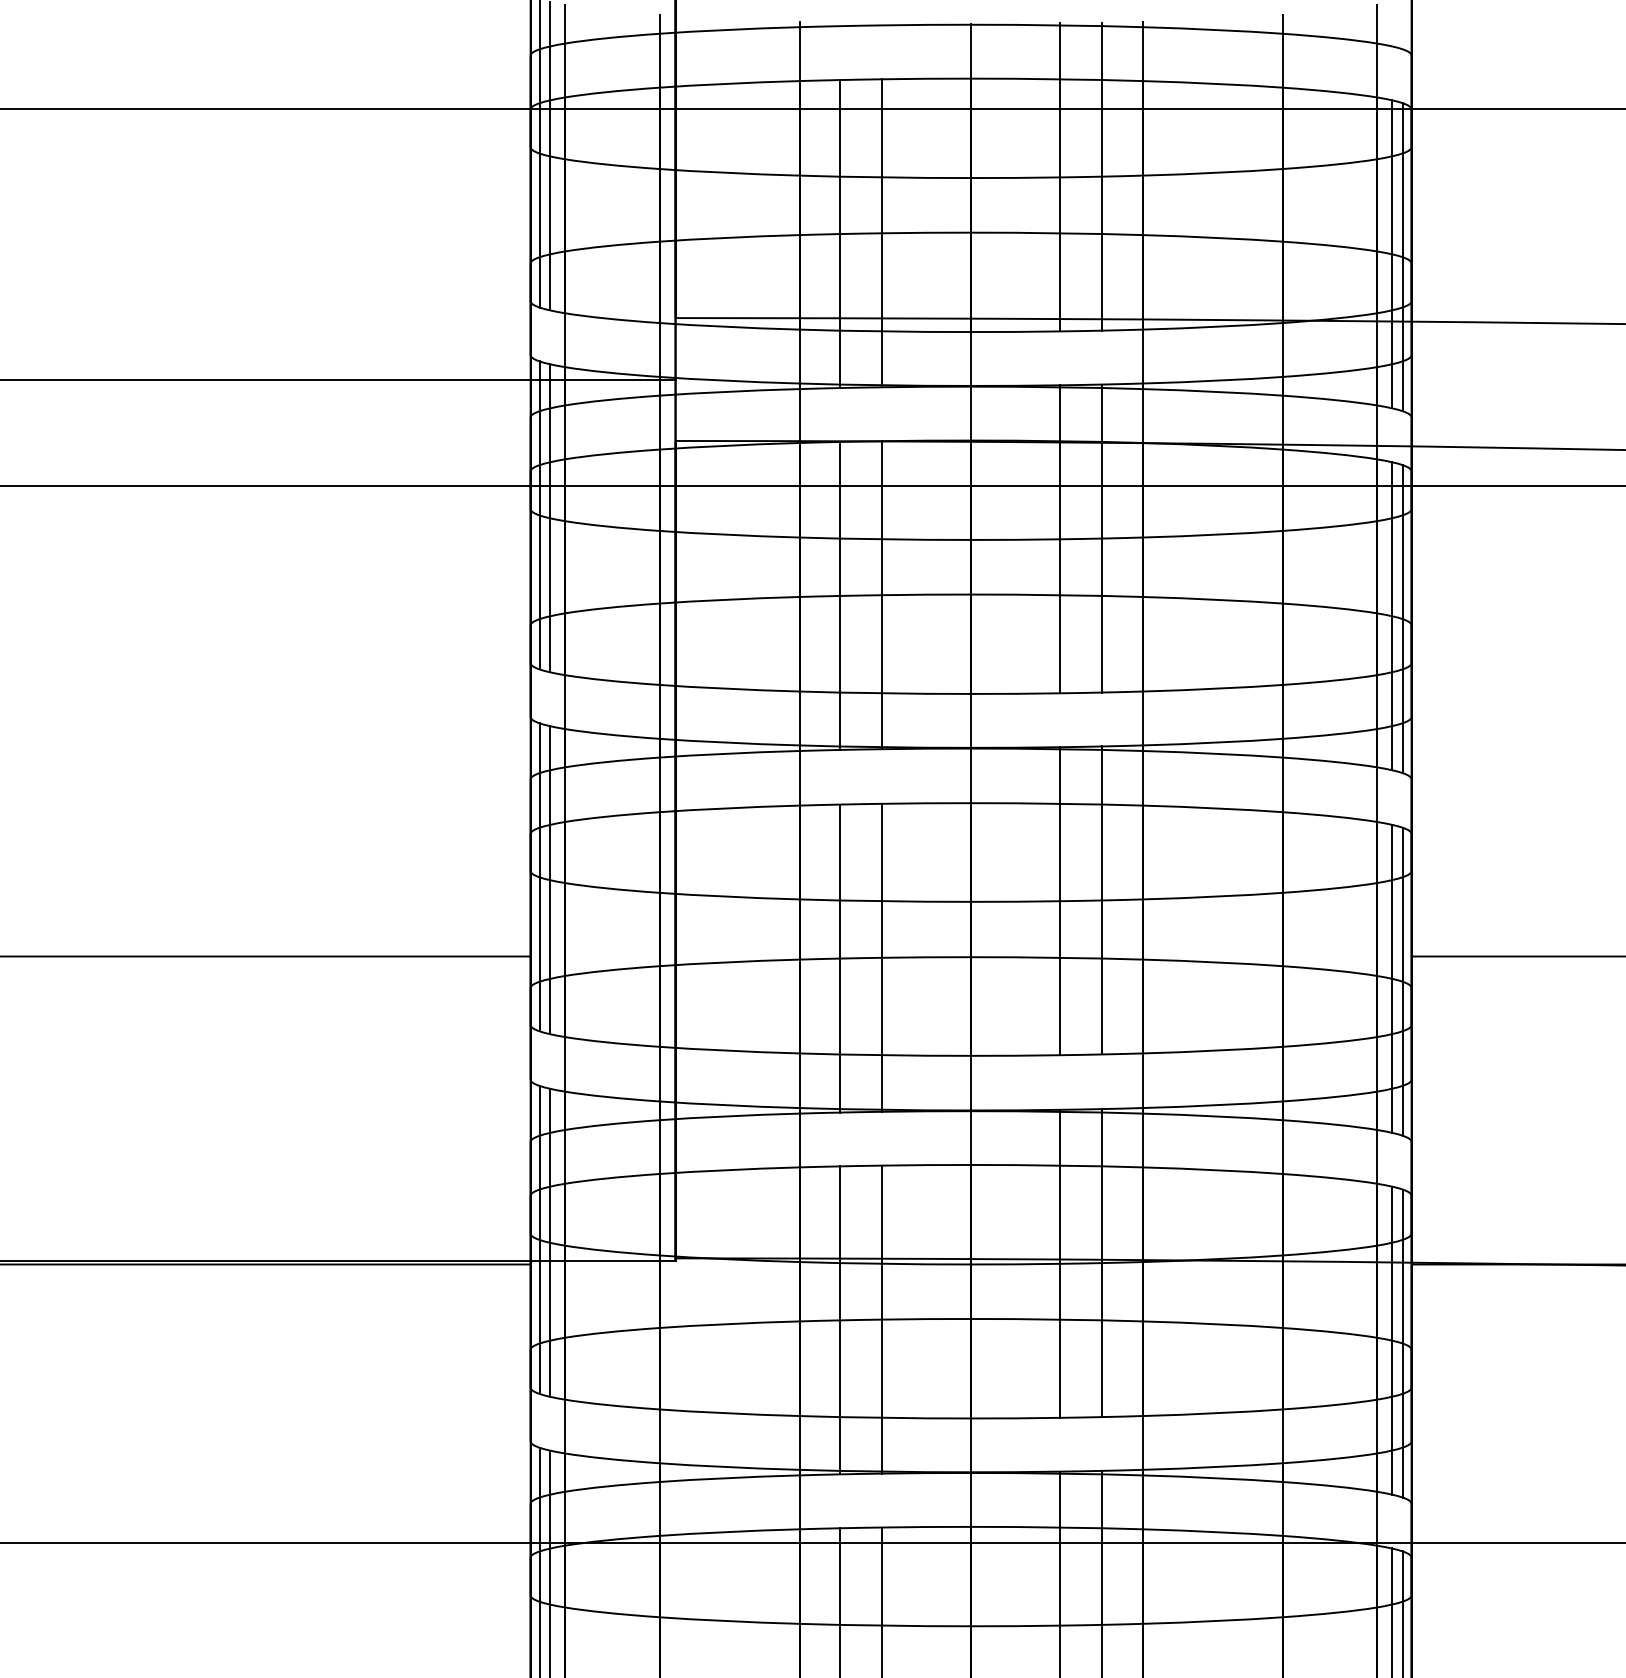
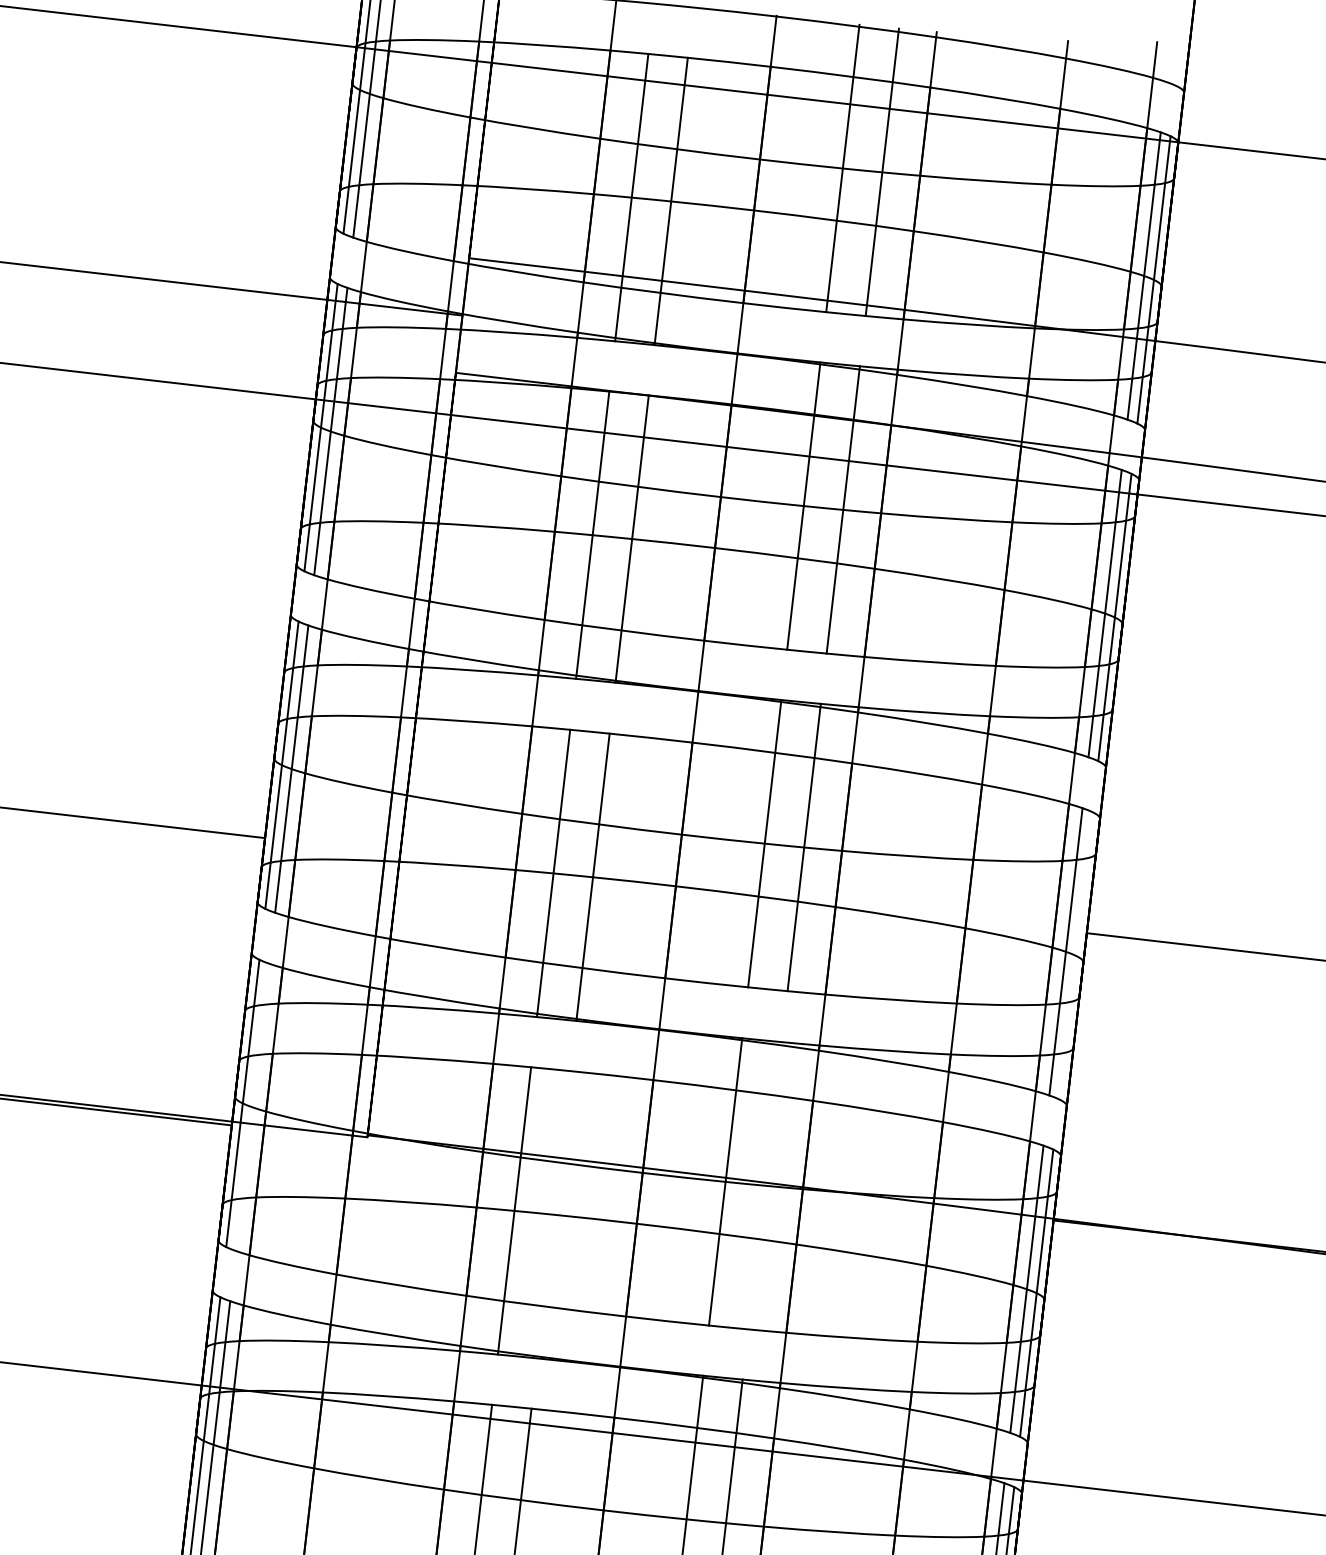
line: (1402, 981) -> (1075, 955), removed
line: (550, 1242) -> (252, 1107), removed
line: (1102, 1263) -> (765, 1186), removed
line: (882, 1319) -> (554, 1214), removed

